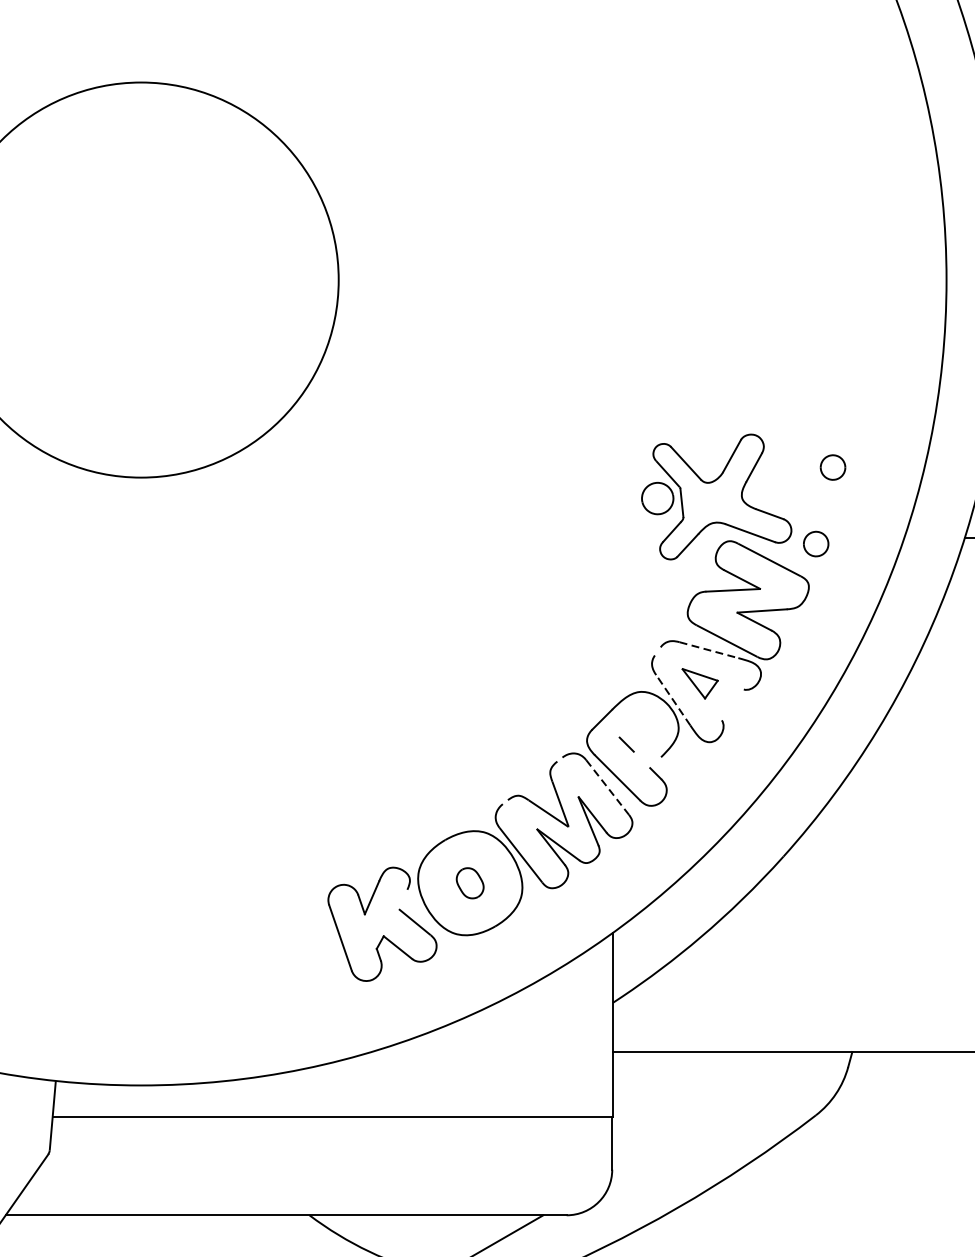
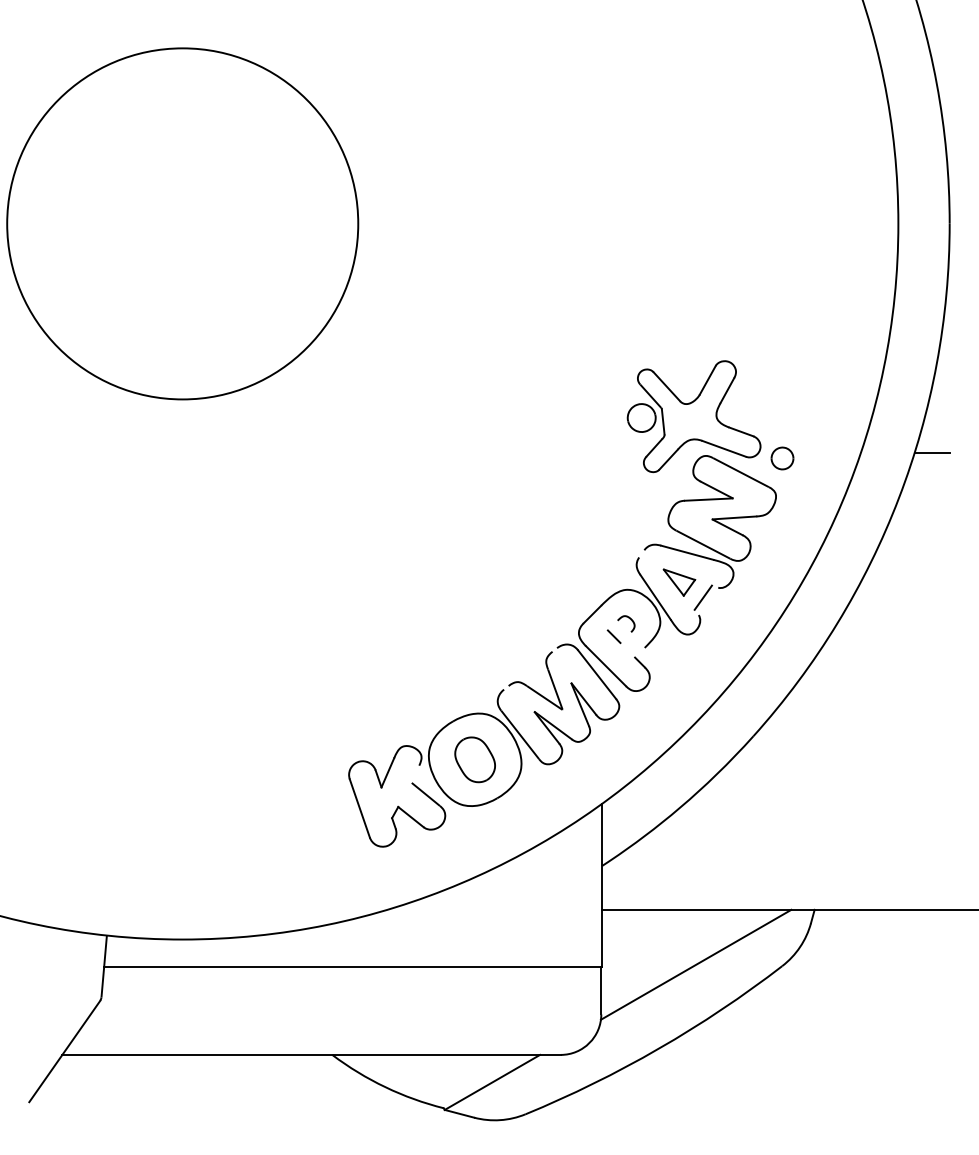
part: (833, 467) -> (797, 390), removed
line: (709, 649) -> (687, 552), dashed -> solid
line: (673, 700) -> (655, 597), dashed -> solid
line: (726, 700) -> (702, 597), added
curve: (643, 725) -> (629, 619), added
line: (607, 787) -> (597, 674), dashed -> solid
part: (469, 882) -> (474, 759), size x1.67
line: (718, 1113) -> (695, 964), added

